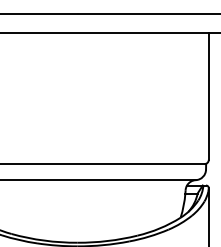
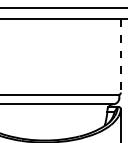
line: (208, 95) -> (120, 55), solid -> dashed

